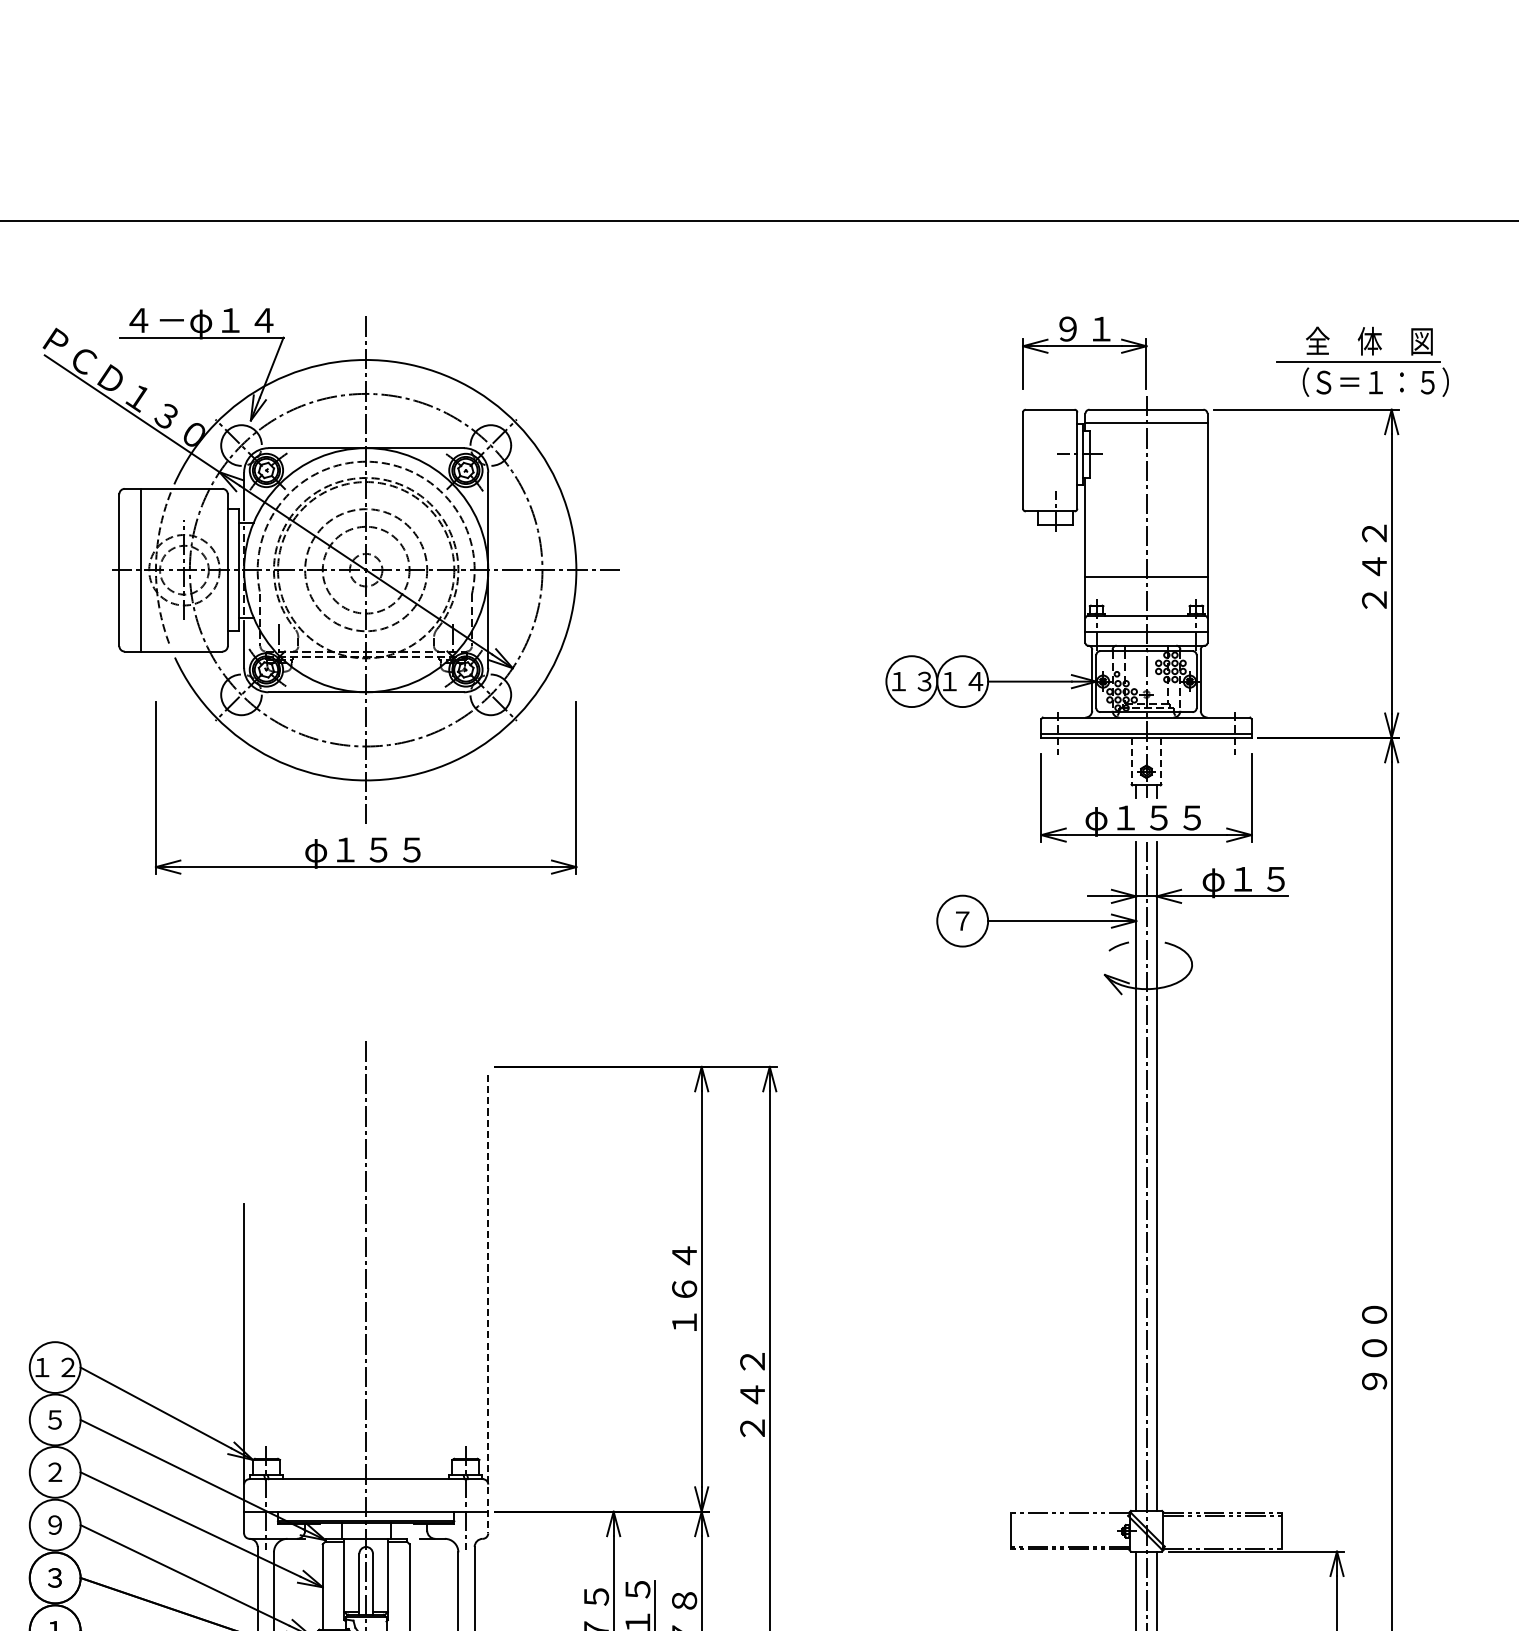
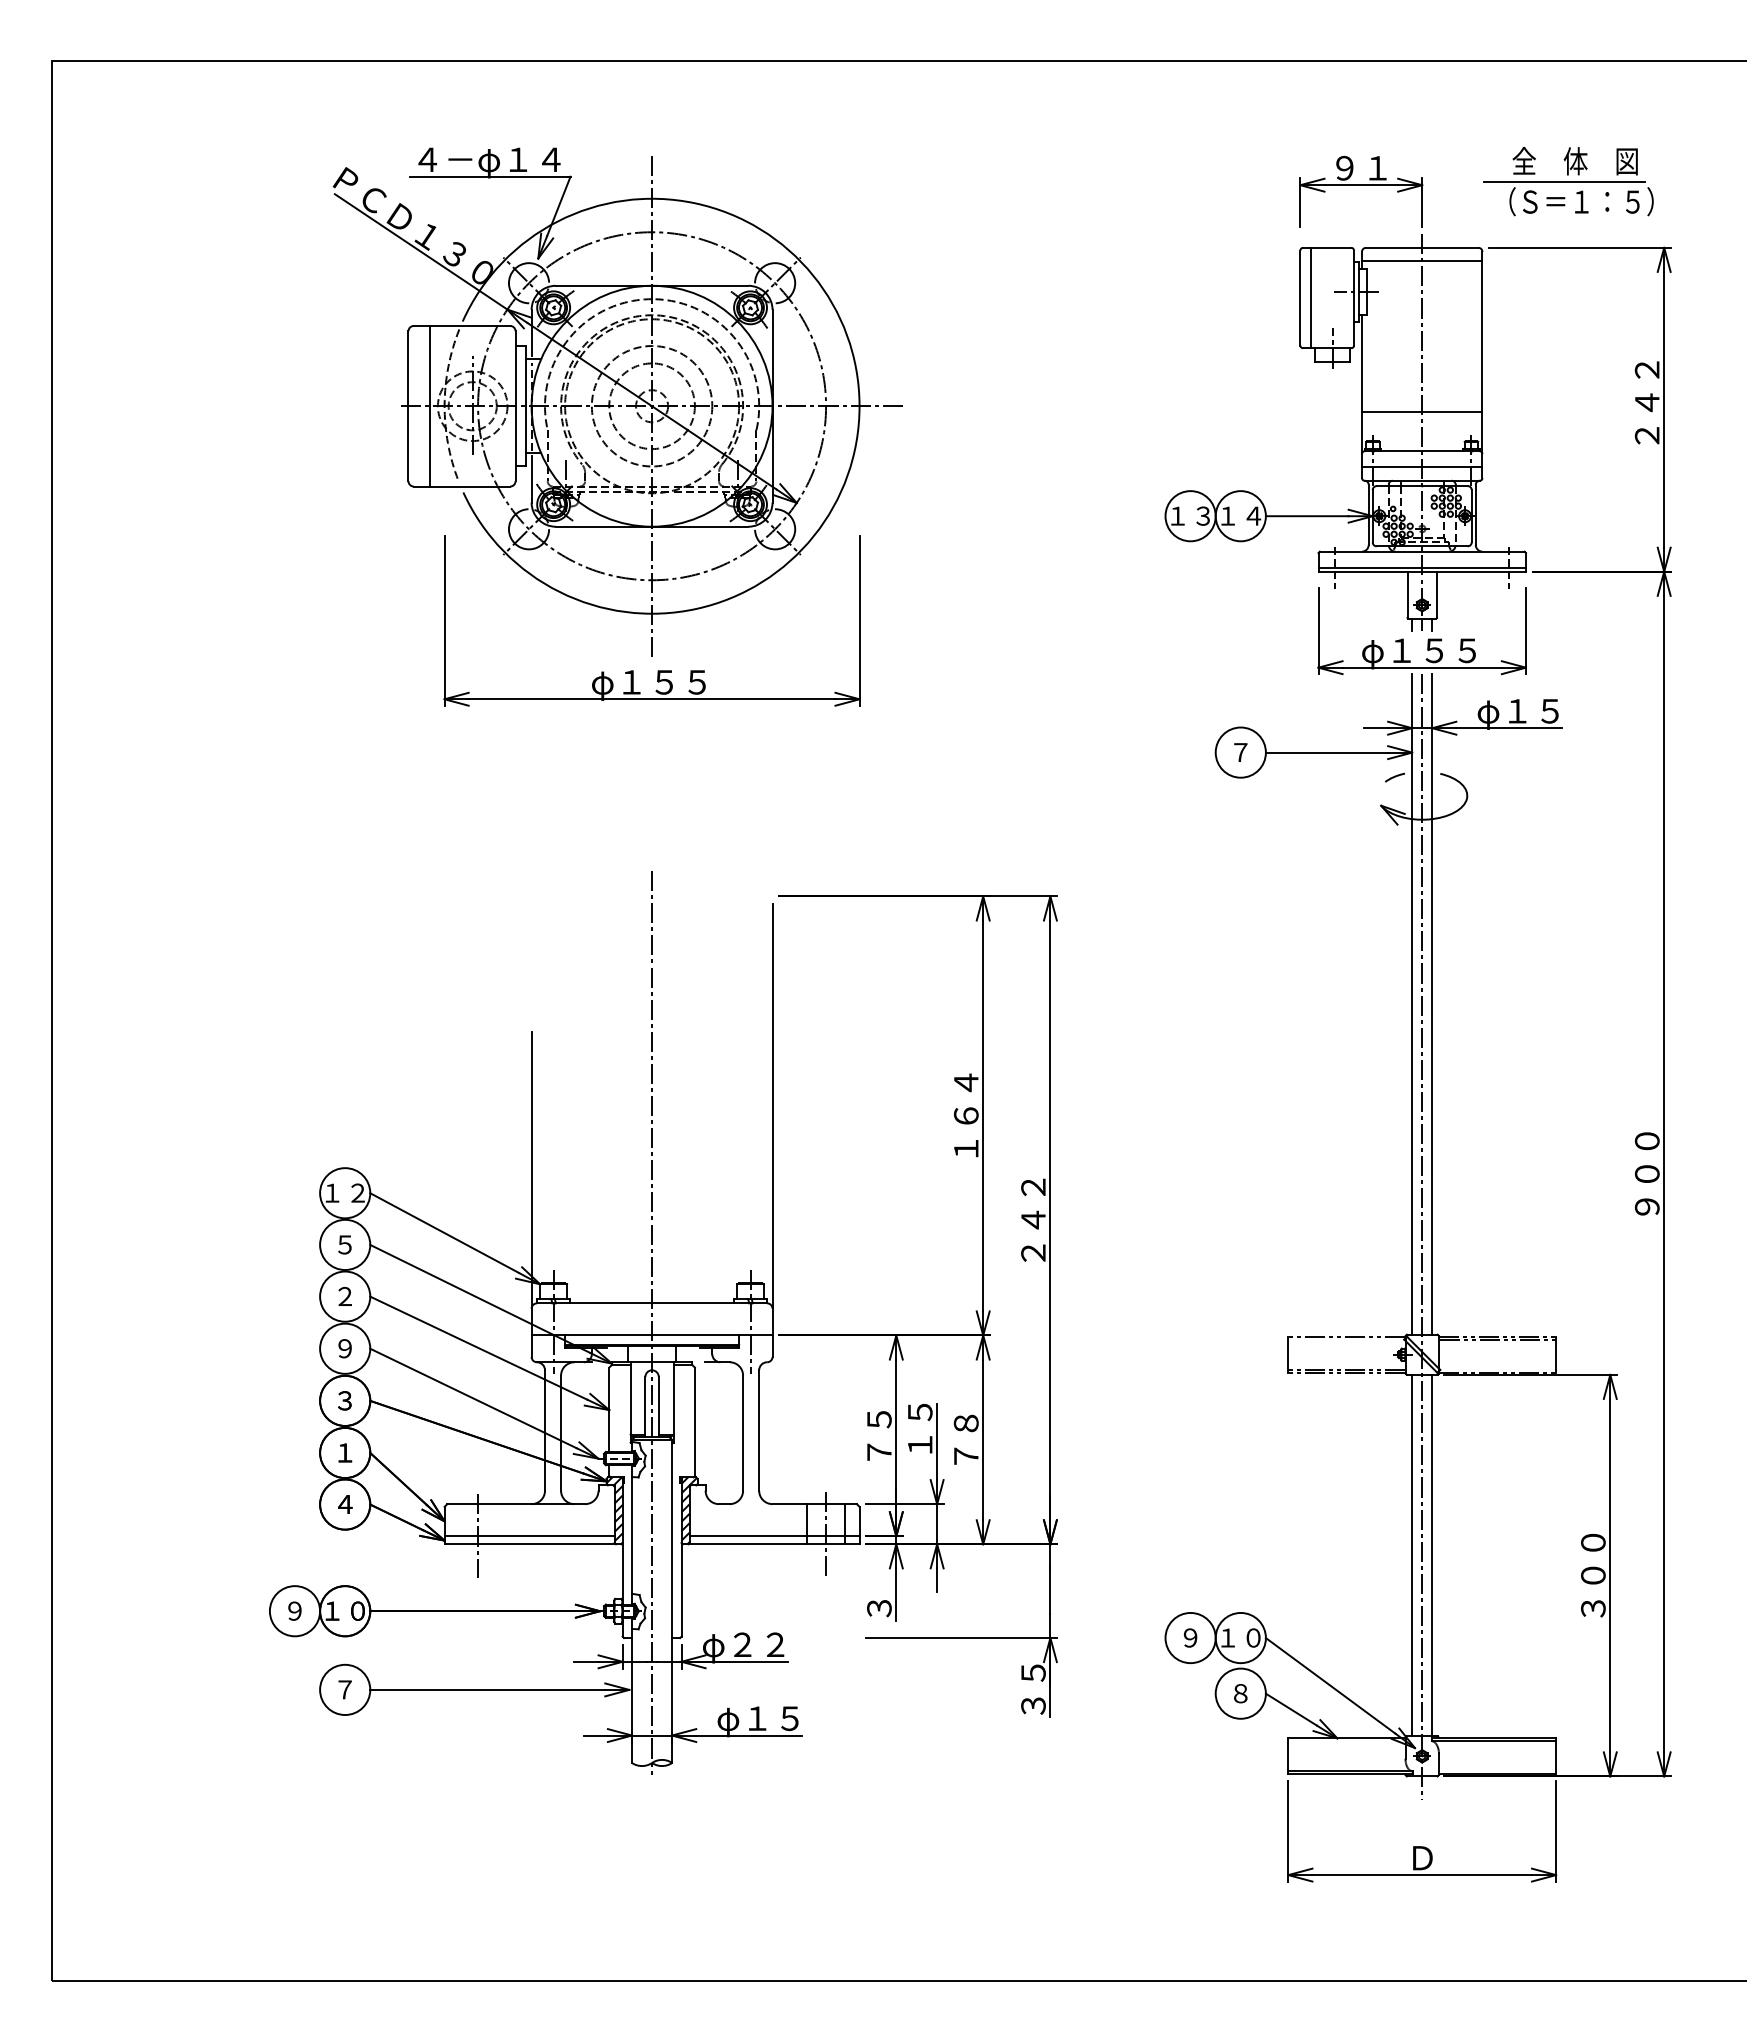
part: (1362, 361) -> (1568, 181), moved
line: (1034, 460) -> (1311, 297), added
line: (1131, 761) -> (1407, 595), dashed -> solid
line: (1160, 761) -> (1436, 595), dashed -> solid
line: (488, 1305) -> (772, 1131), dashed -> solid

